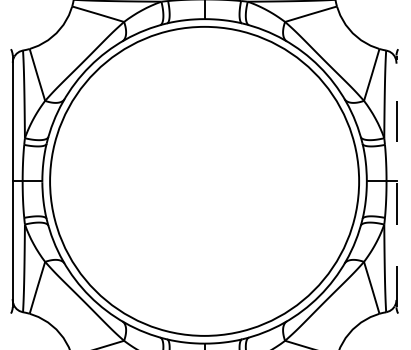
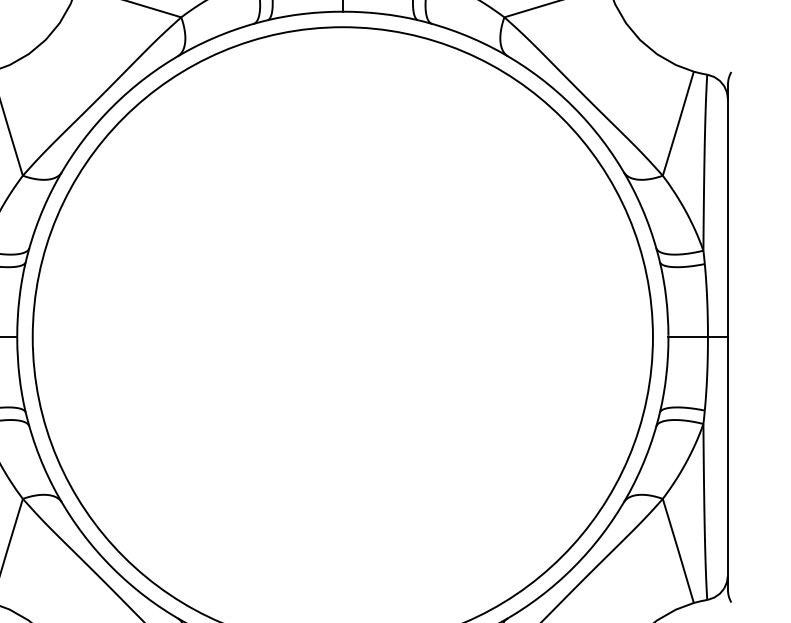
line: (396, 181) -> (727, 337), dashed -> solid

